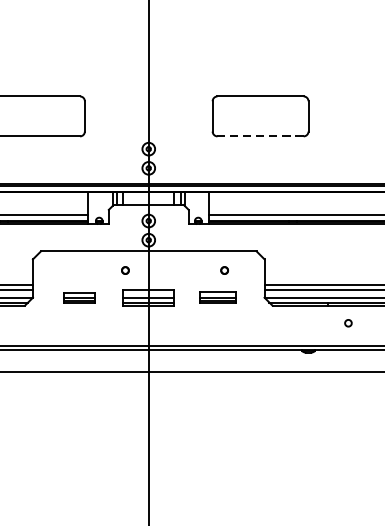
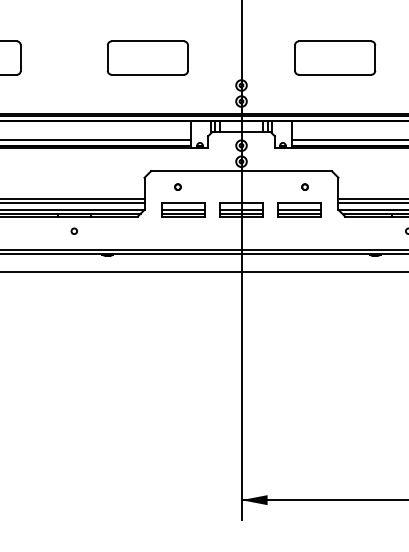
line: (259, 136) -> (334, 74), dashed -> solid
part: (124, 269) -> (177, 186), moved
part: (79, 297) -> (183, 209), size x1.67
part: (218, 297) -> (299, 209), size x1.43

